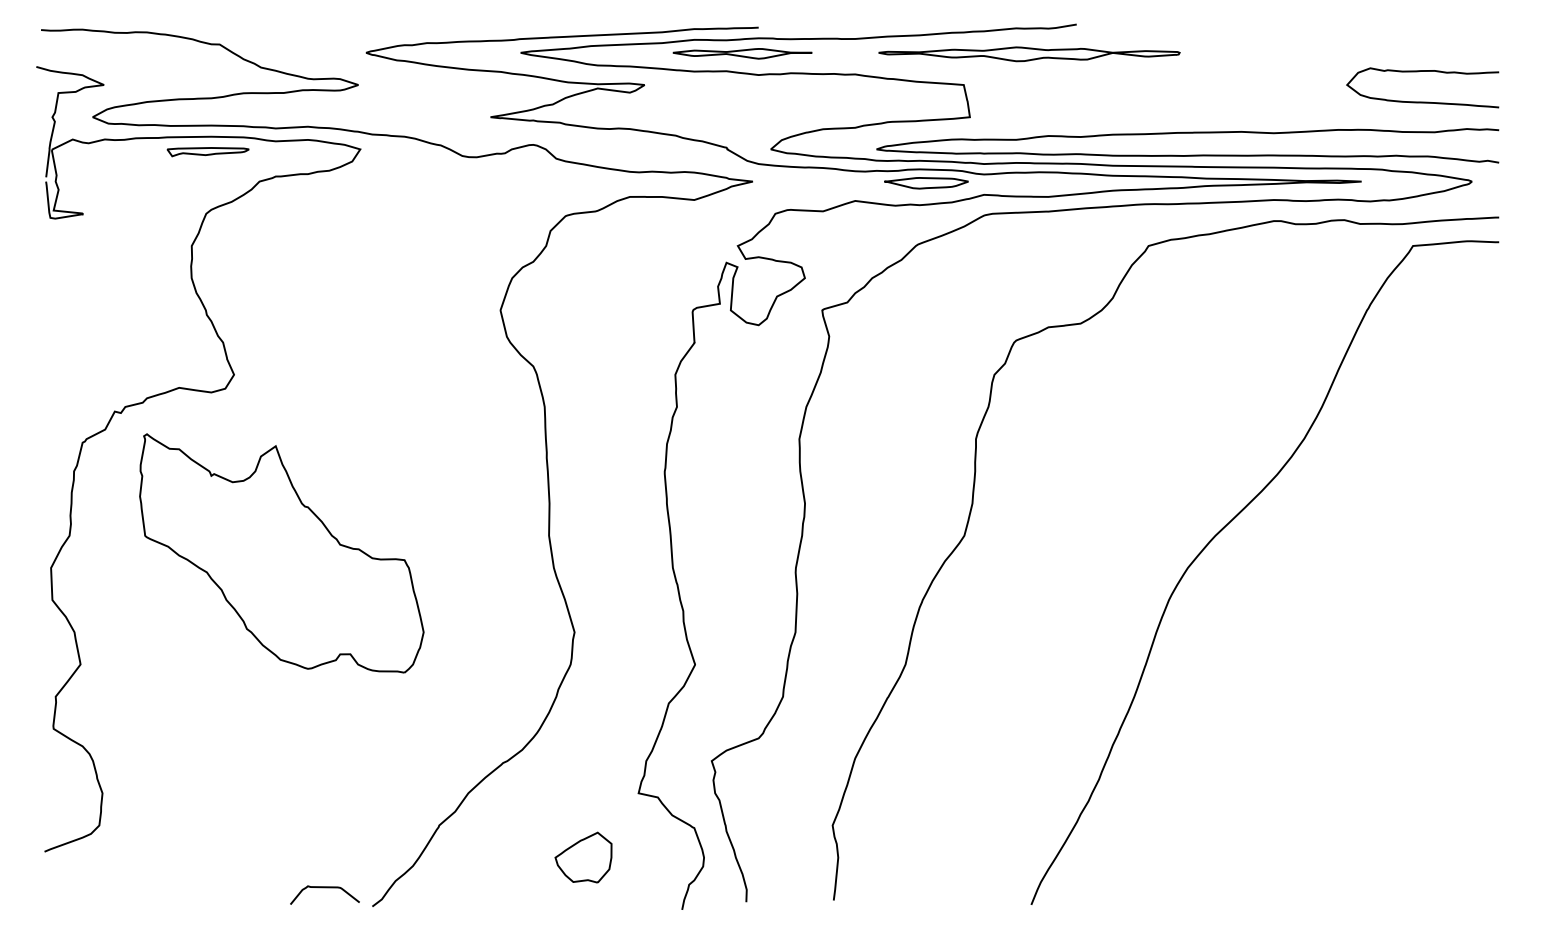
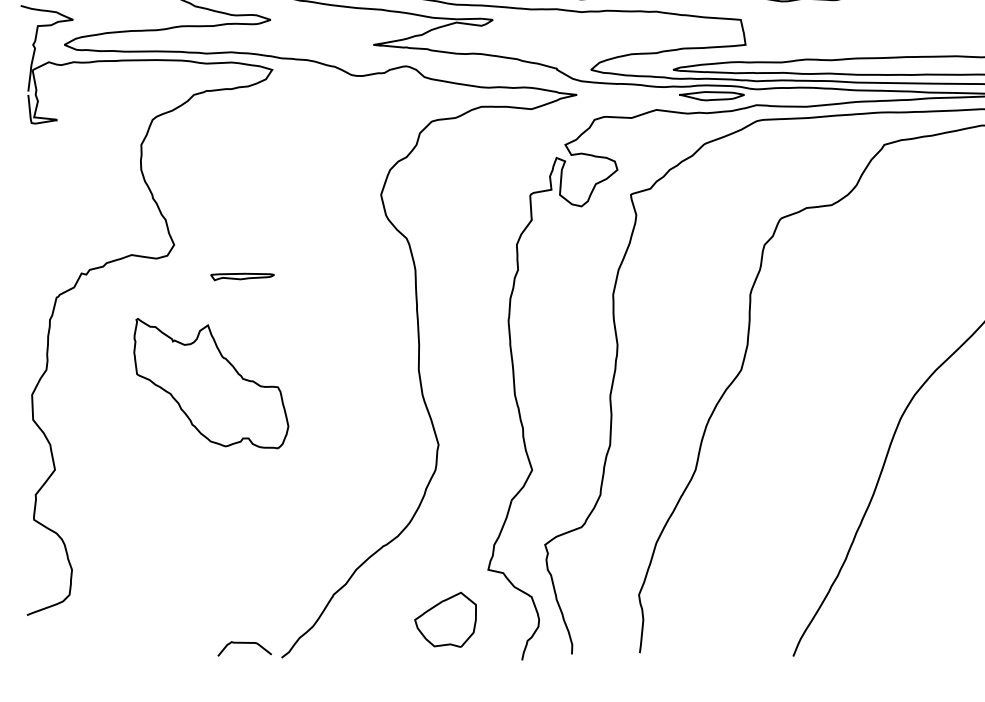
part: (207, 152) -> (242, 277), moved
part: (281, 553) -> (211, 383), size x0.7
part: (583, 857) -> (445, 619), size x1.4

